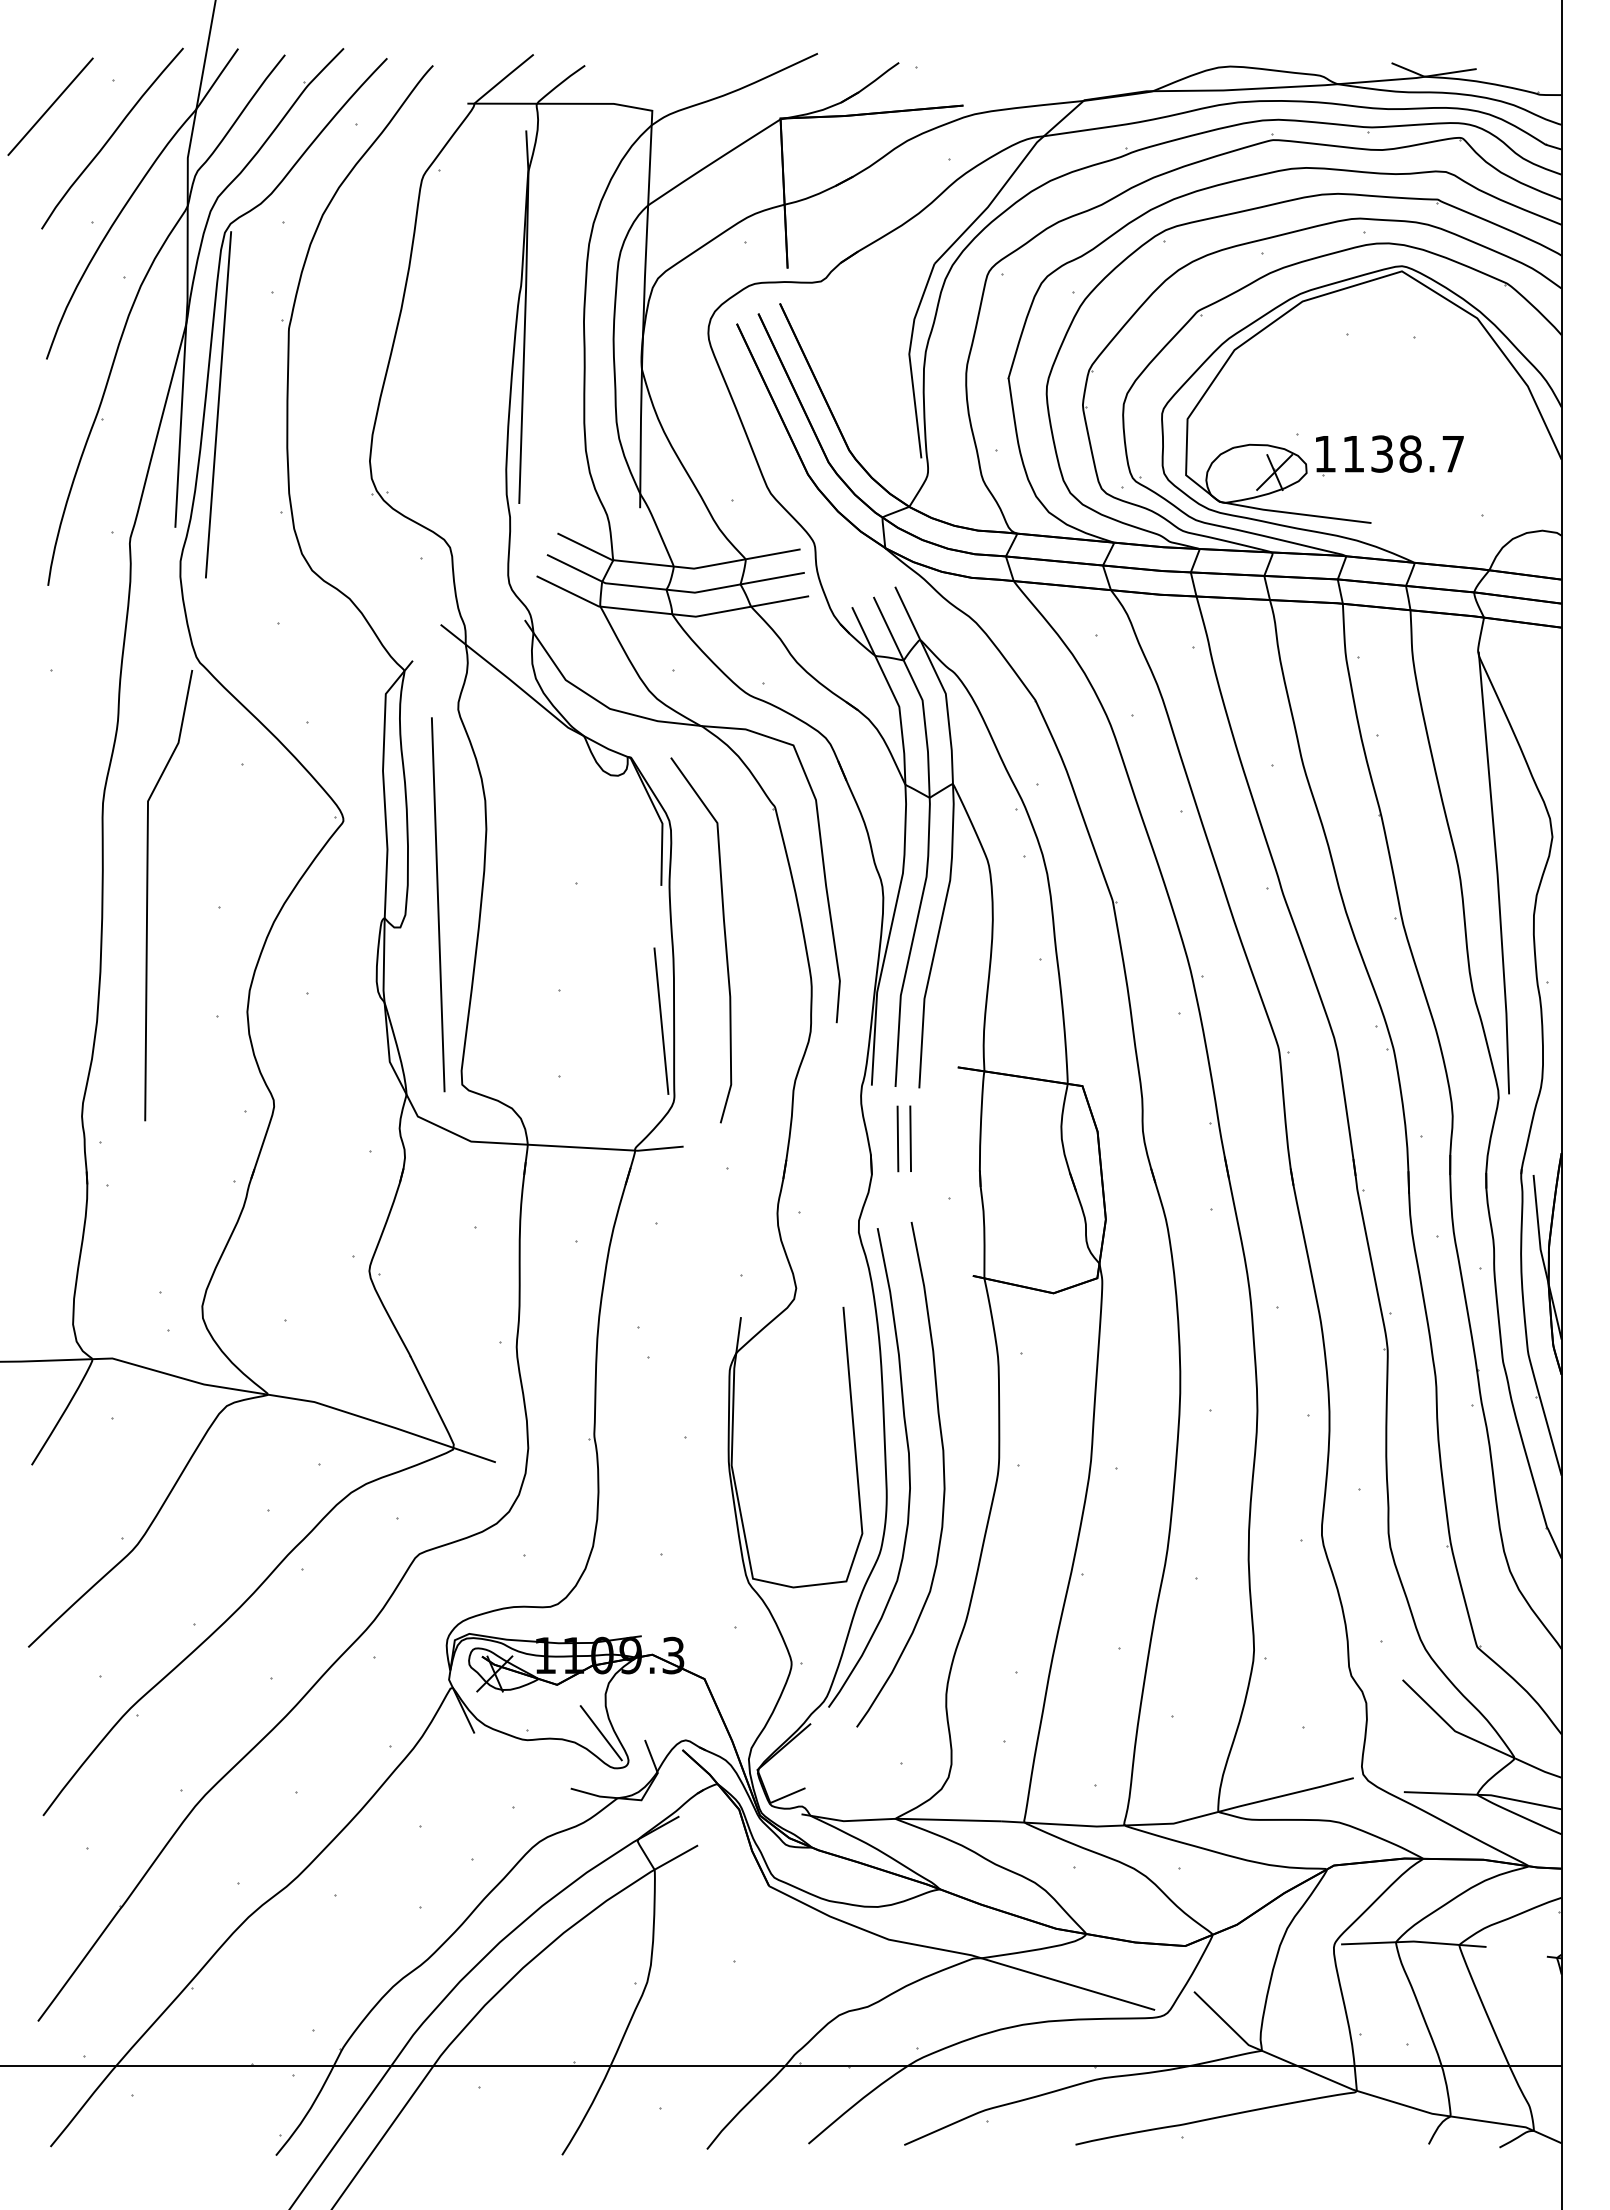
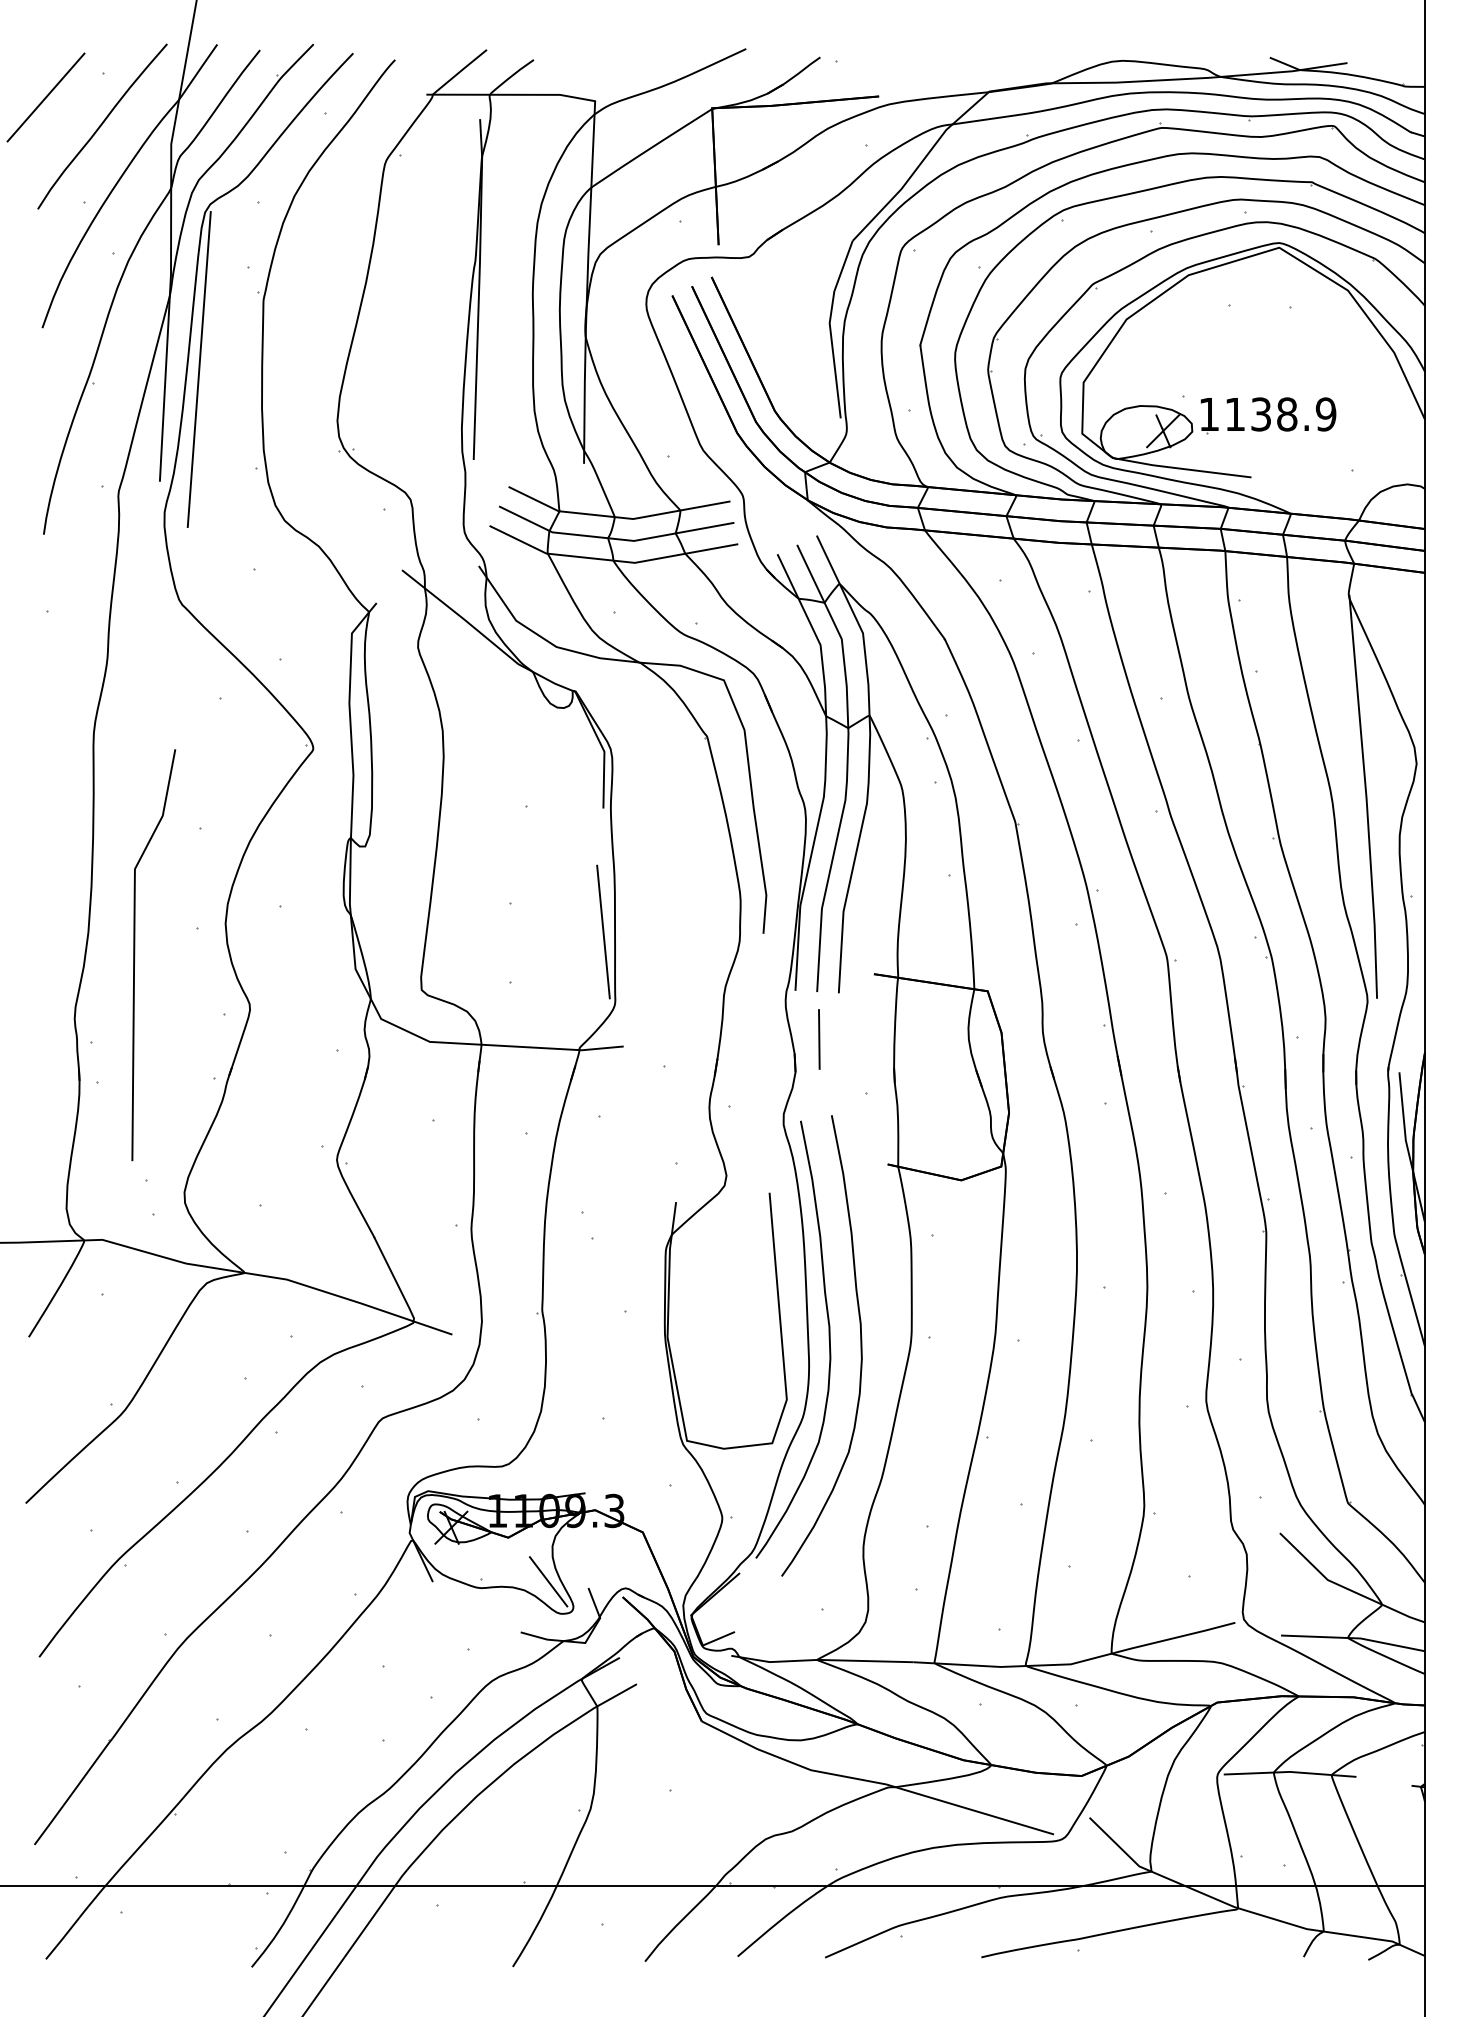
text: (1453, 453) -> (1326, 413), 1138.7 -> 1138.9
line: (148, 895) -> (135, 955), moved
line: (438, 904) -> (400, 825), removed
curve: (724, 940) -> (661, 858), removed
line: (910, 1138) -> (830, 1039), removed

